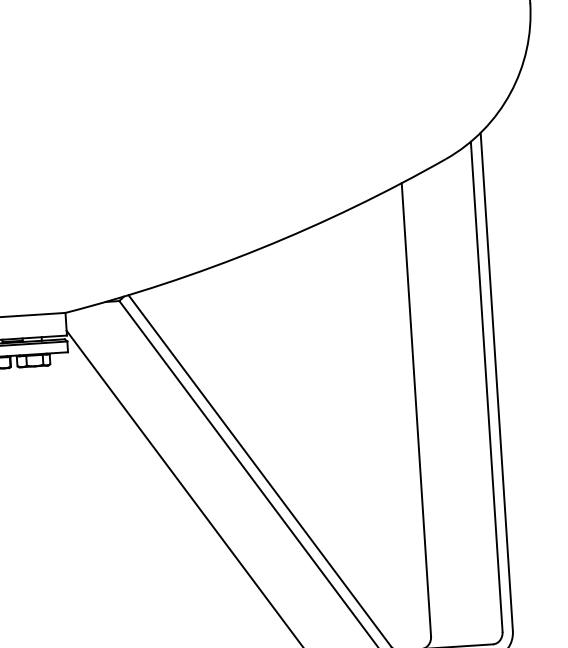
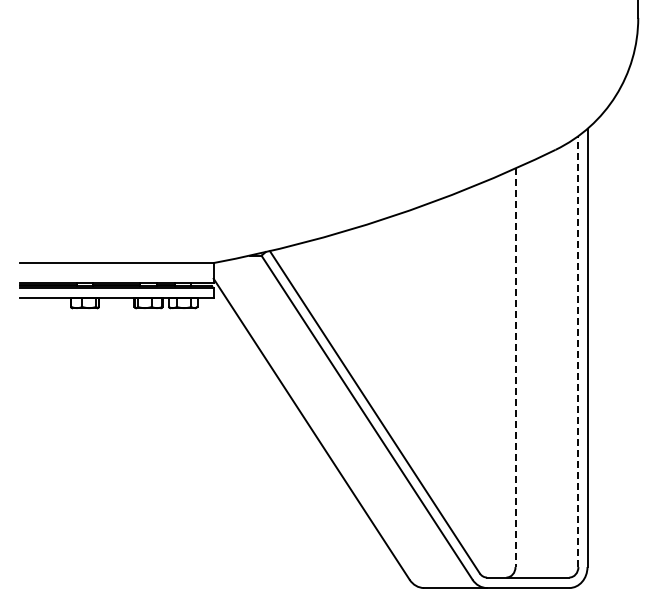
line: (486, 386) -> (578, 351), solid -> dashed
line: (416, 410) -> (515, 368), solid -> dashed

